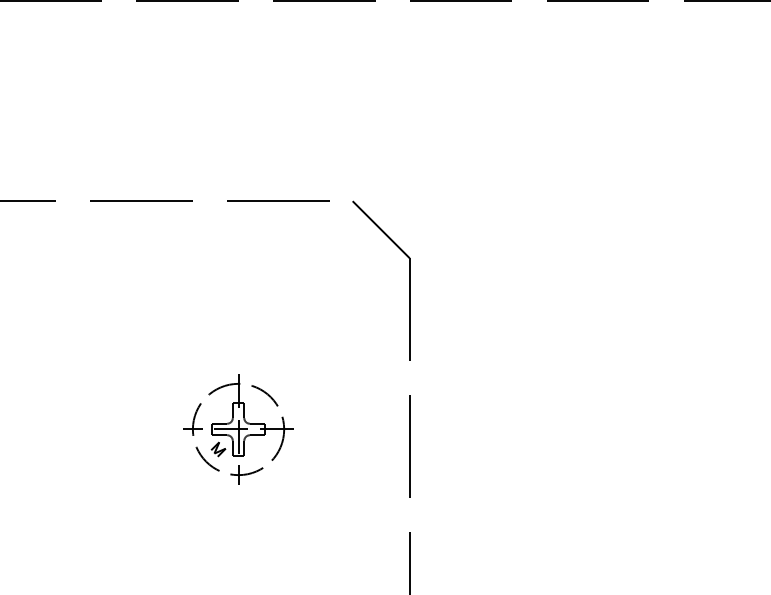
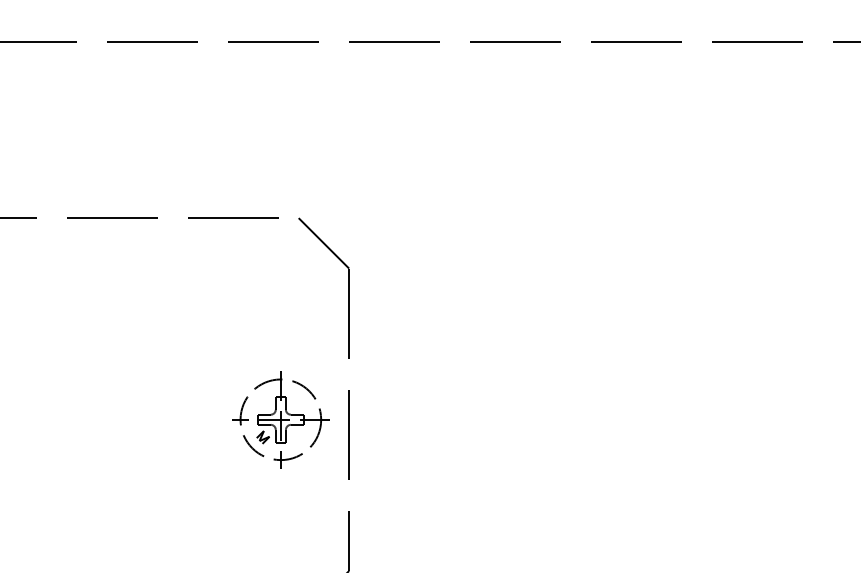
part: (238, 429) -> (280, 419), moved

